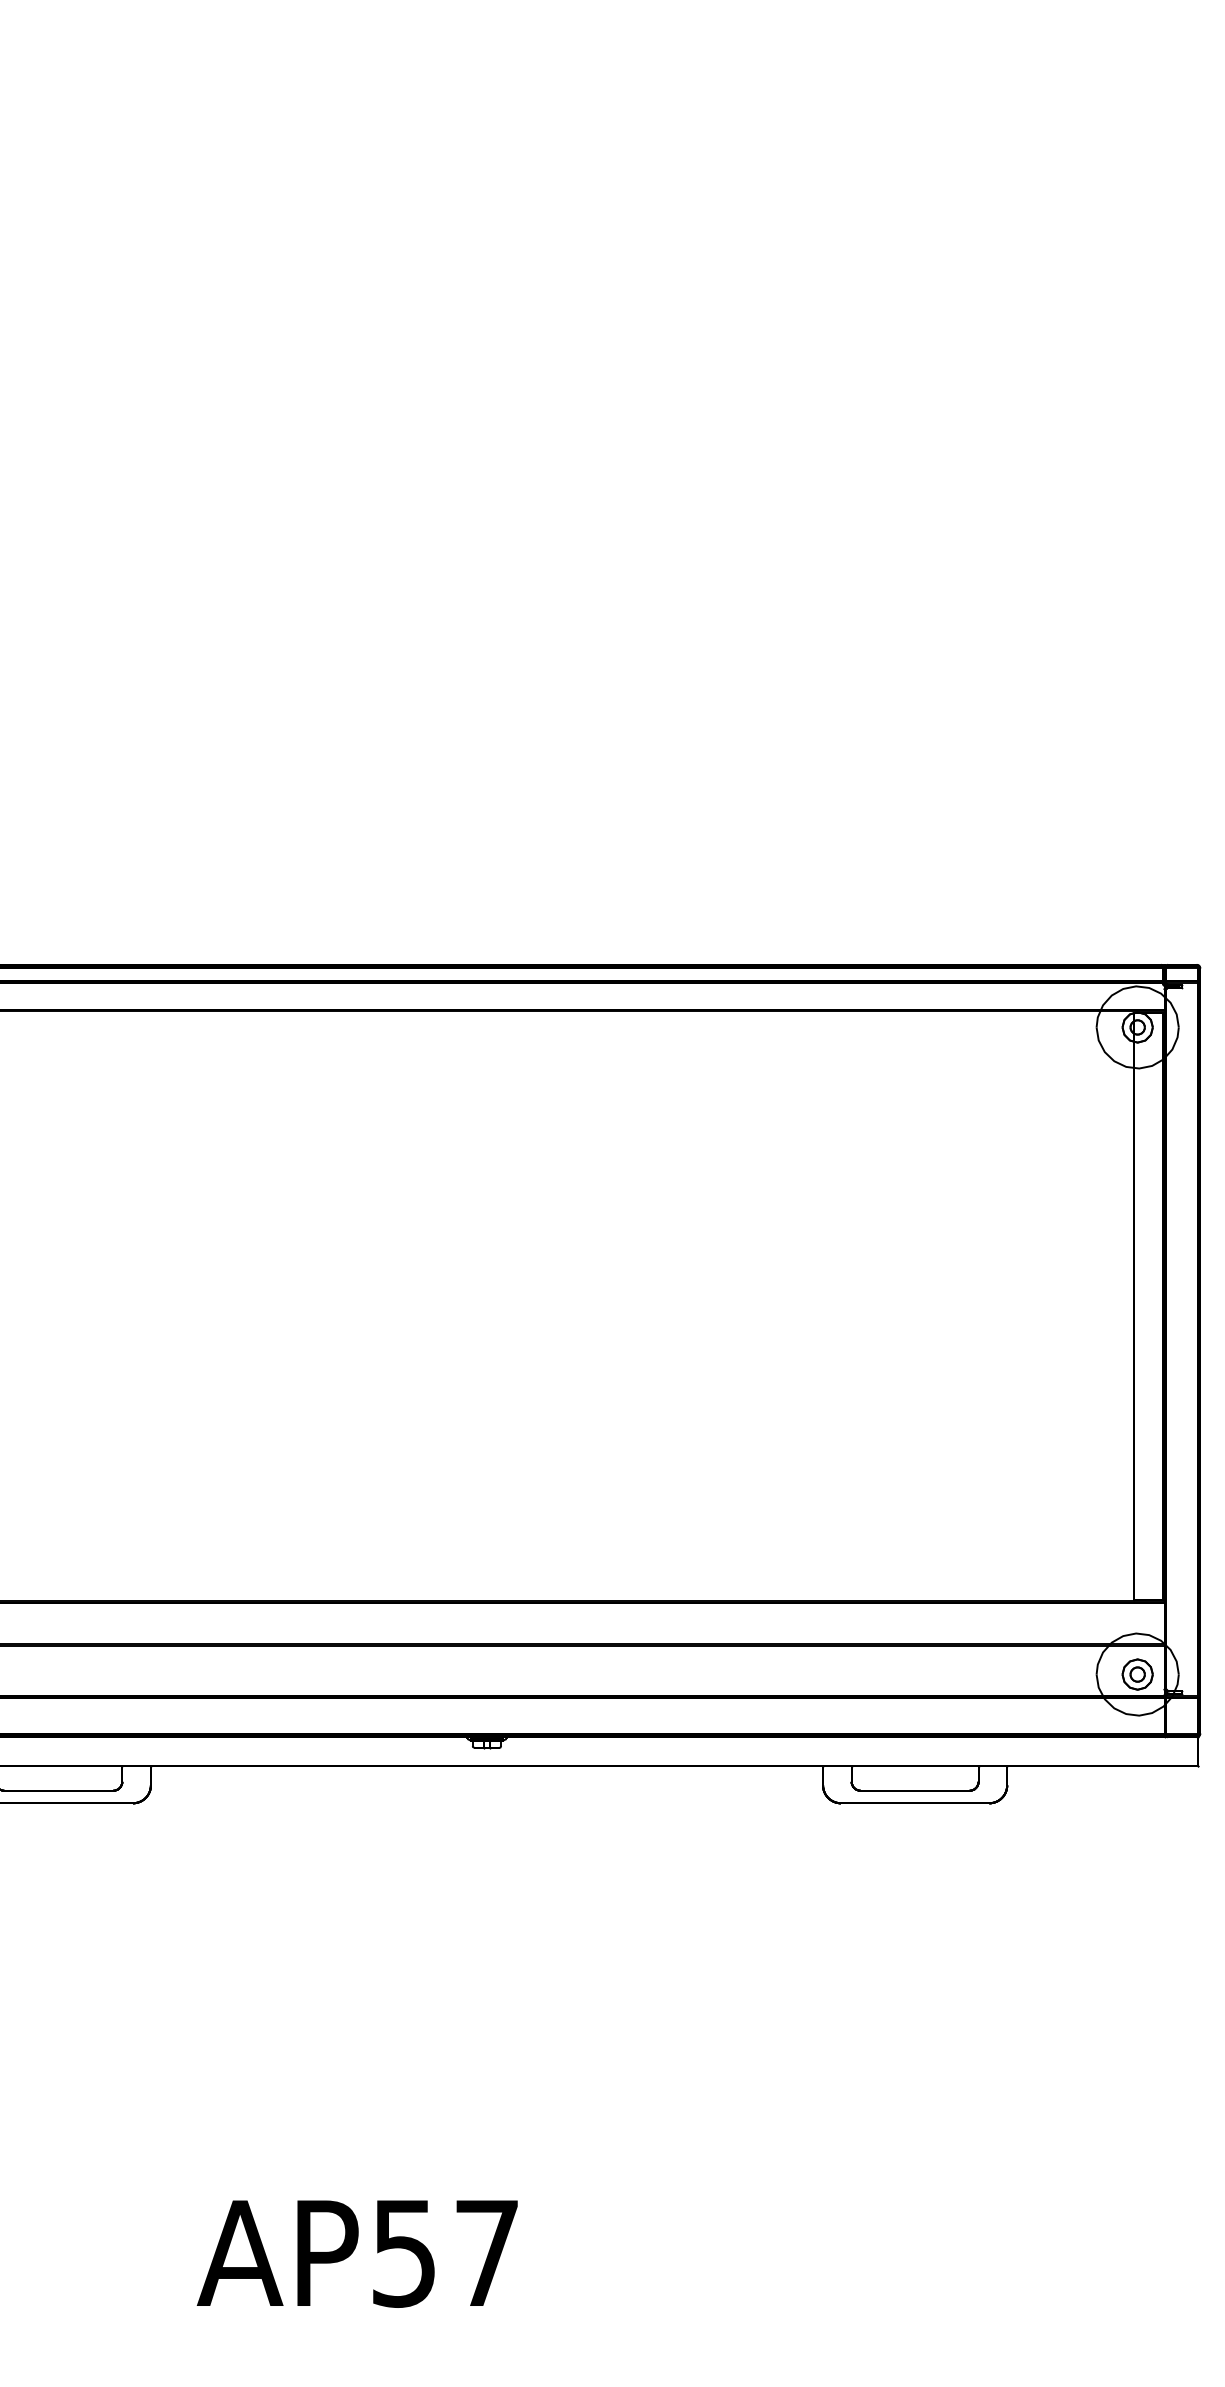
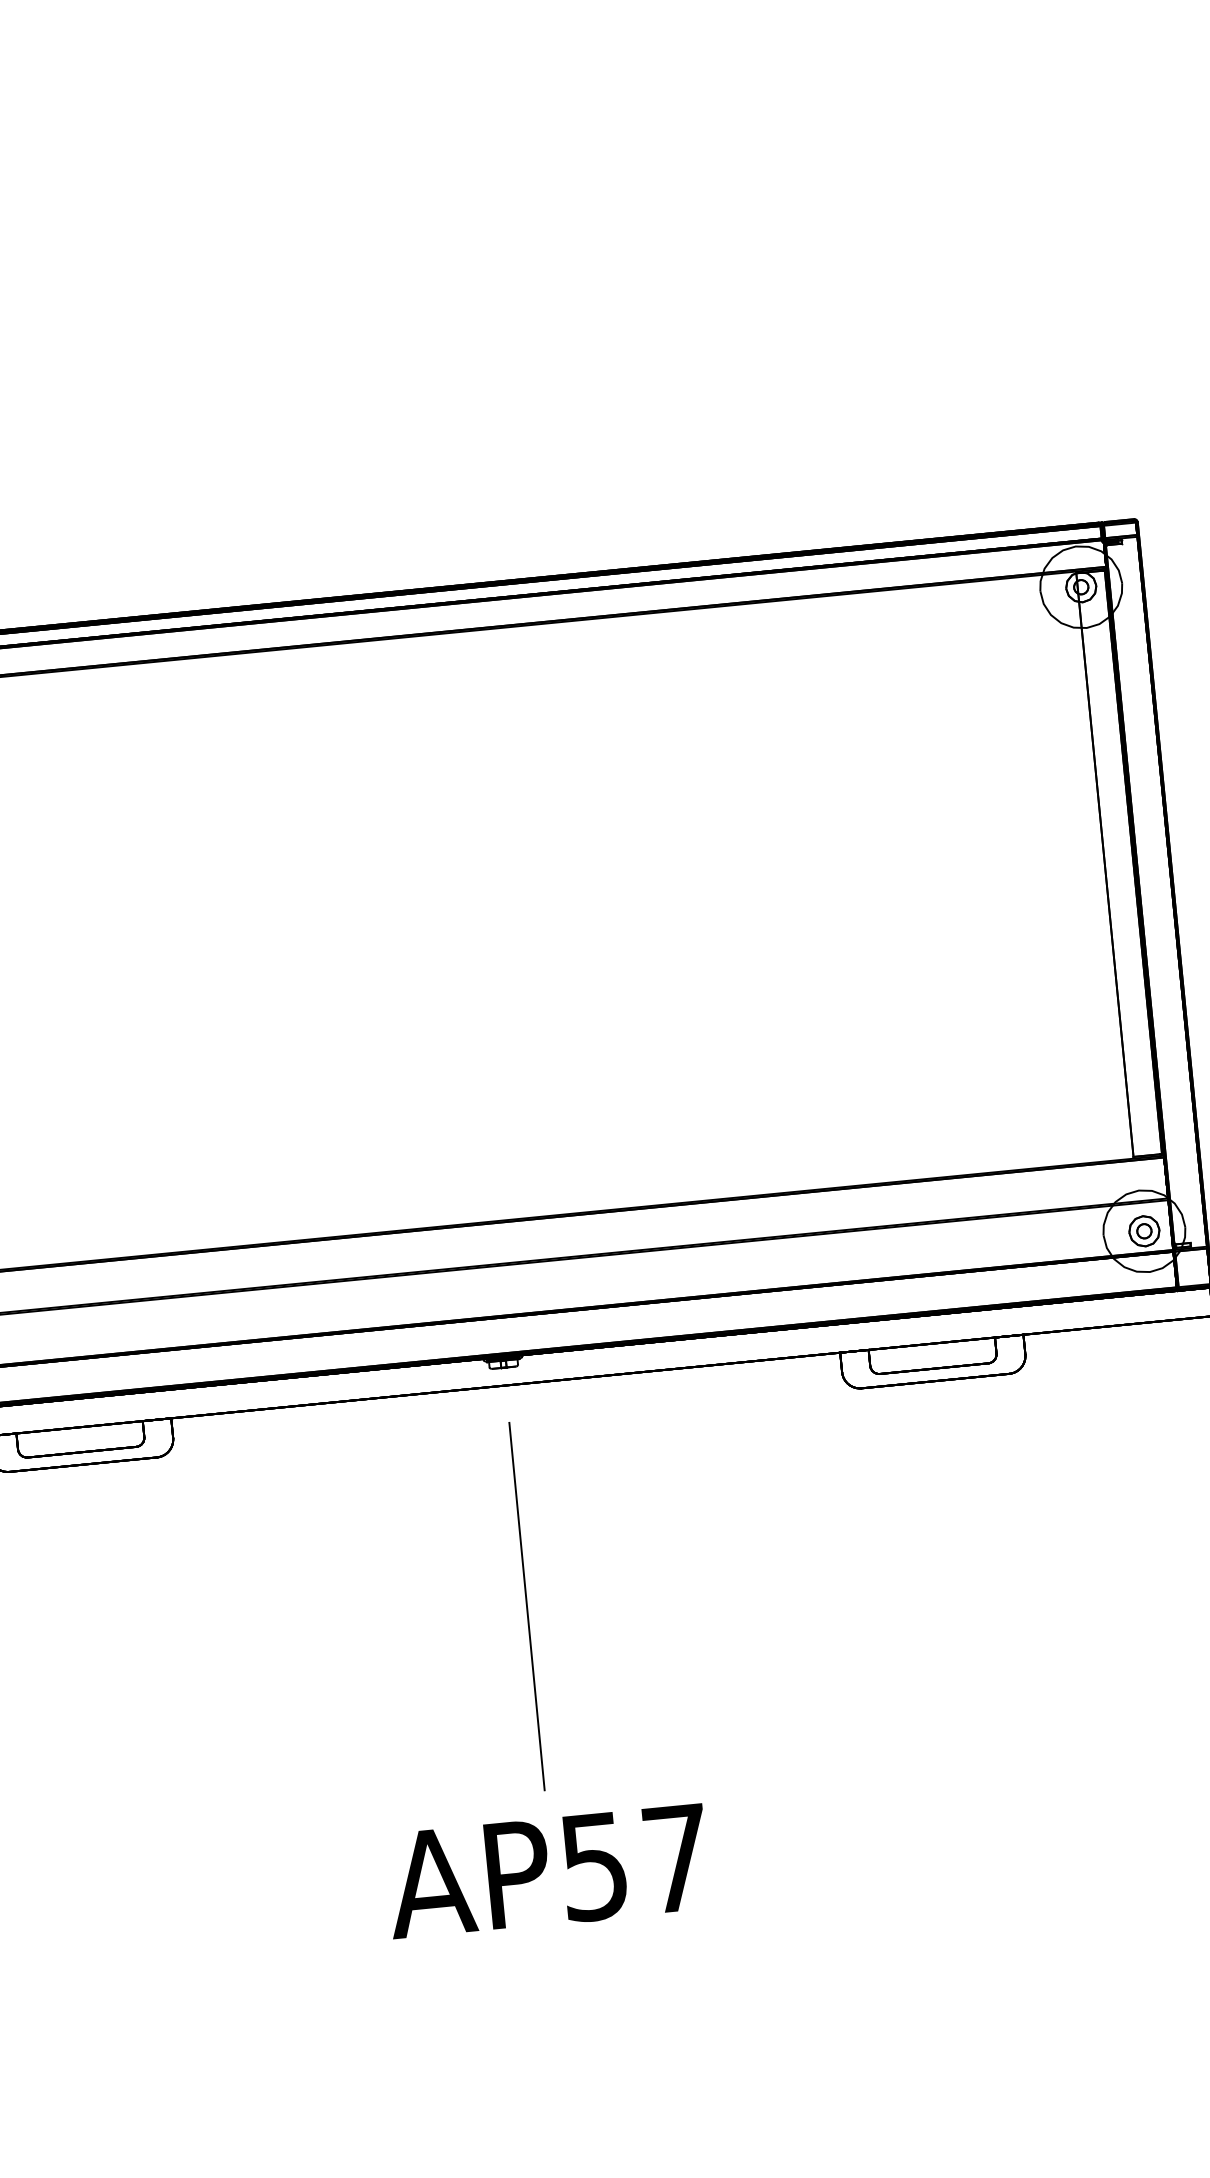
line: (486, 1987) -> (526, 1606), added
text: (356, 2253) -> (546, 1871), moved

